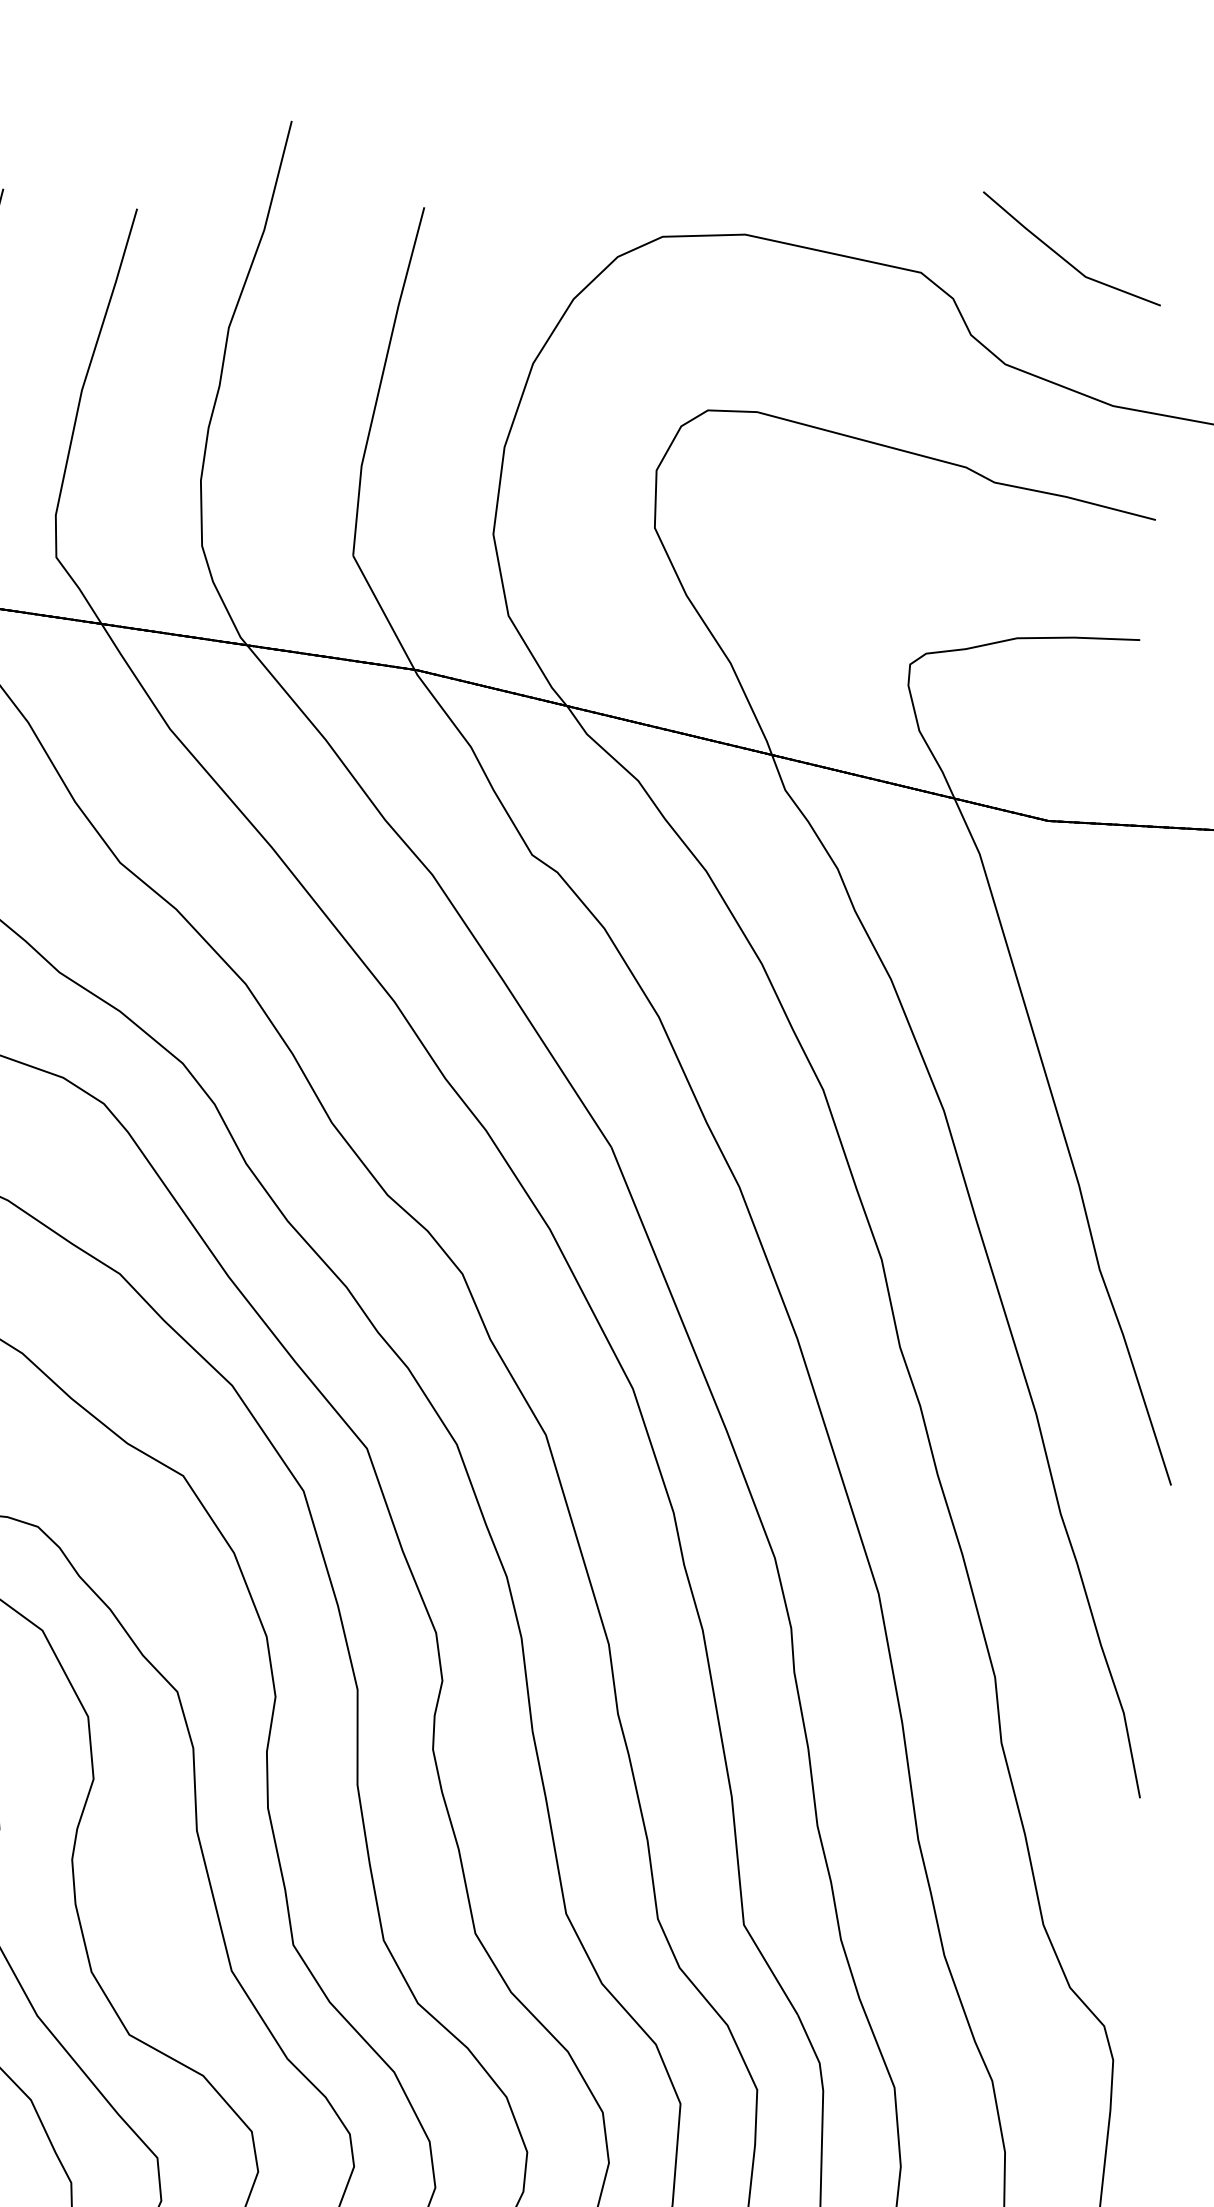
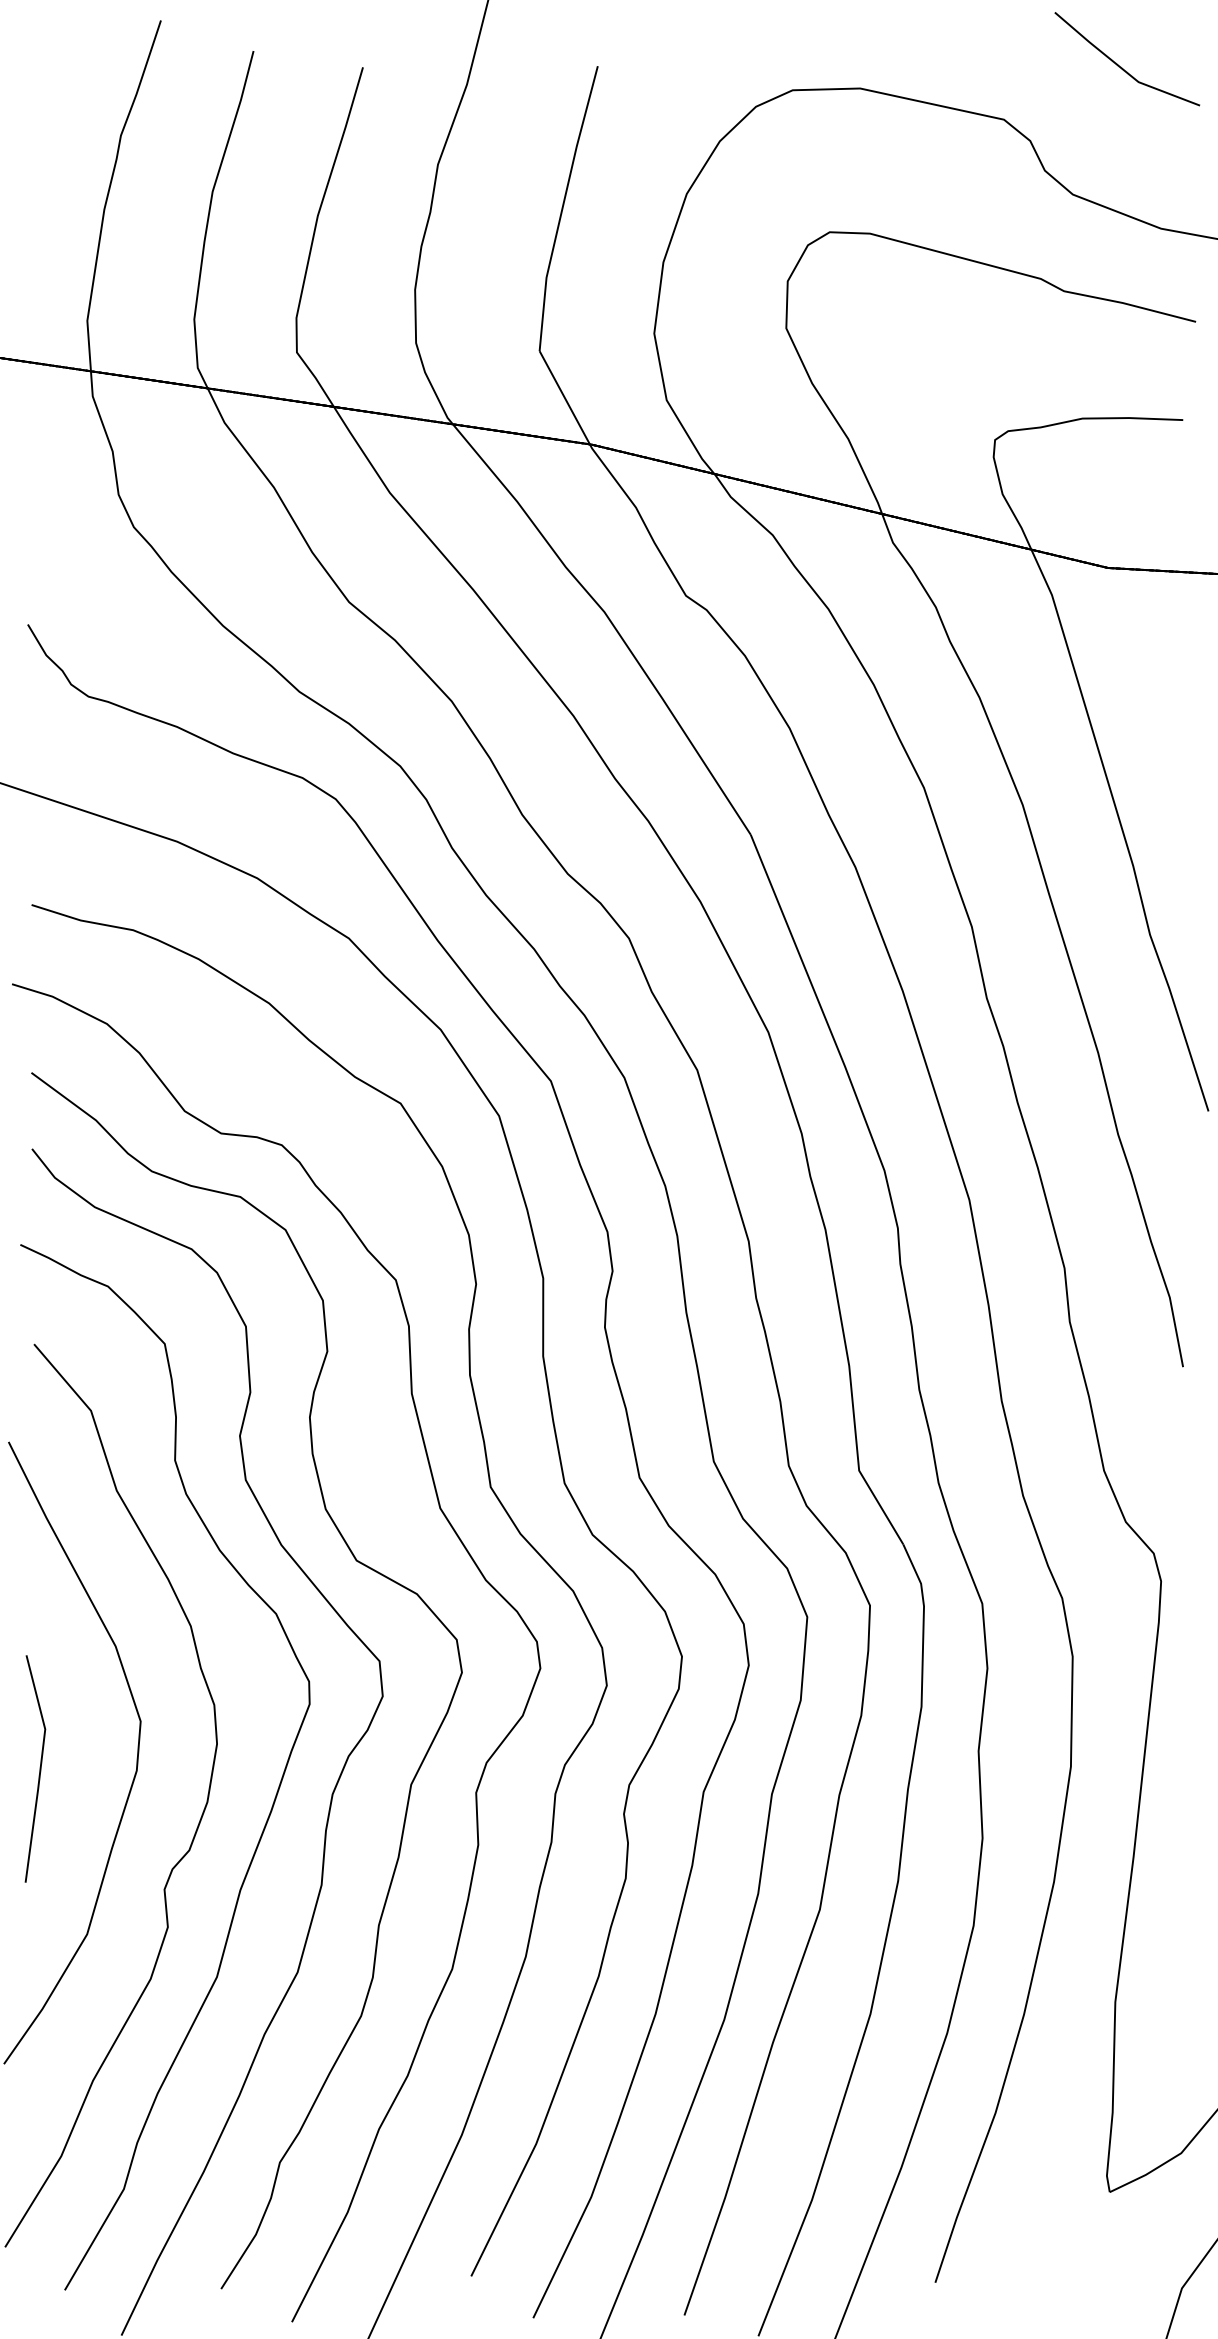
line: (1065, 259) -> (1122, 67), moved

